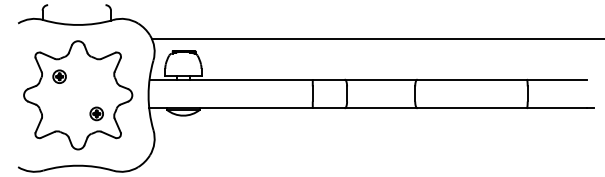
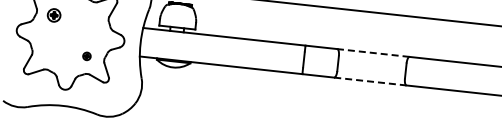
line: (380, 79) -> (372, 52), solid -> dashed
line: (381, 108) -> (370, 81), solid -> dashed
part: (96, 113) -> (86, 55), size x0.6

